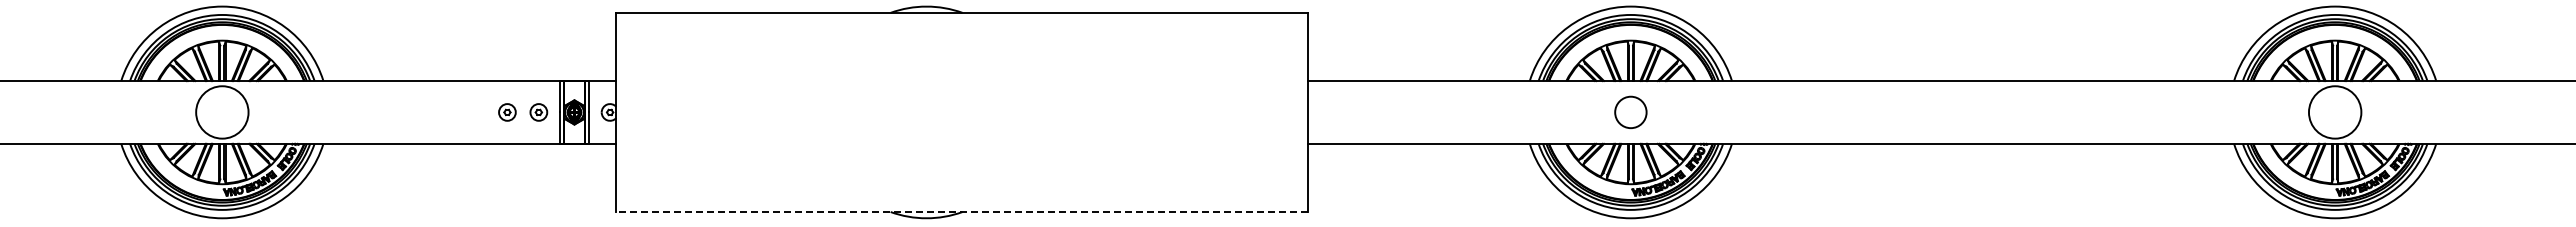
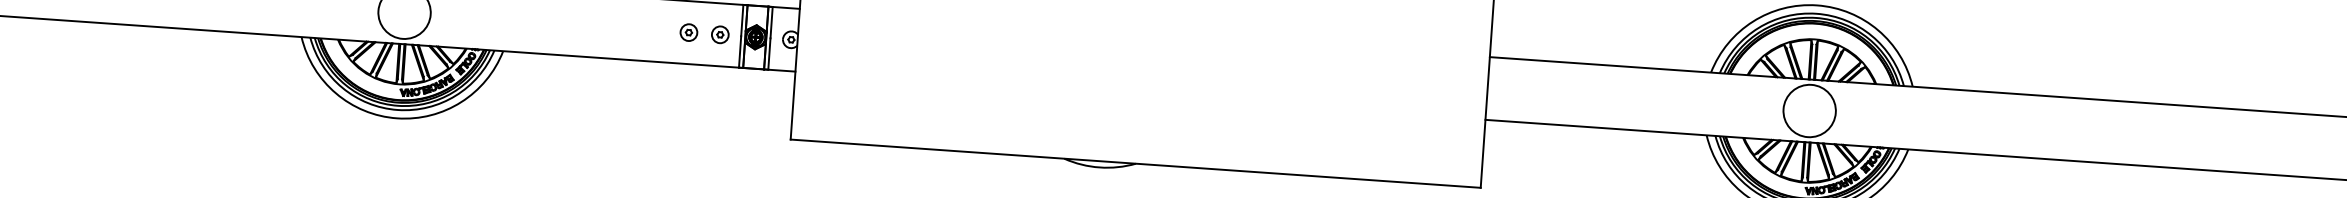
circle: (1630, 112) -> (1809, 111), size x1.67
line: (962, 212) -> (1135, 164), dashed -> solid

